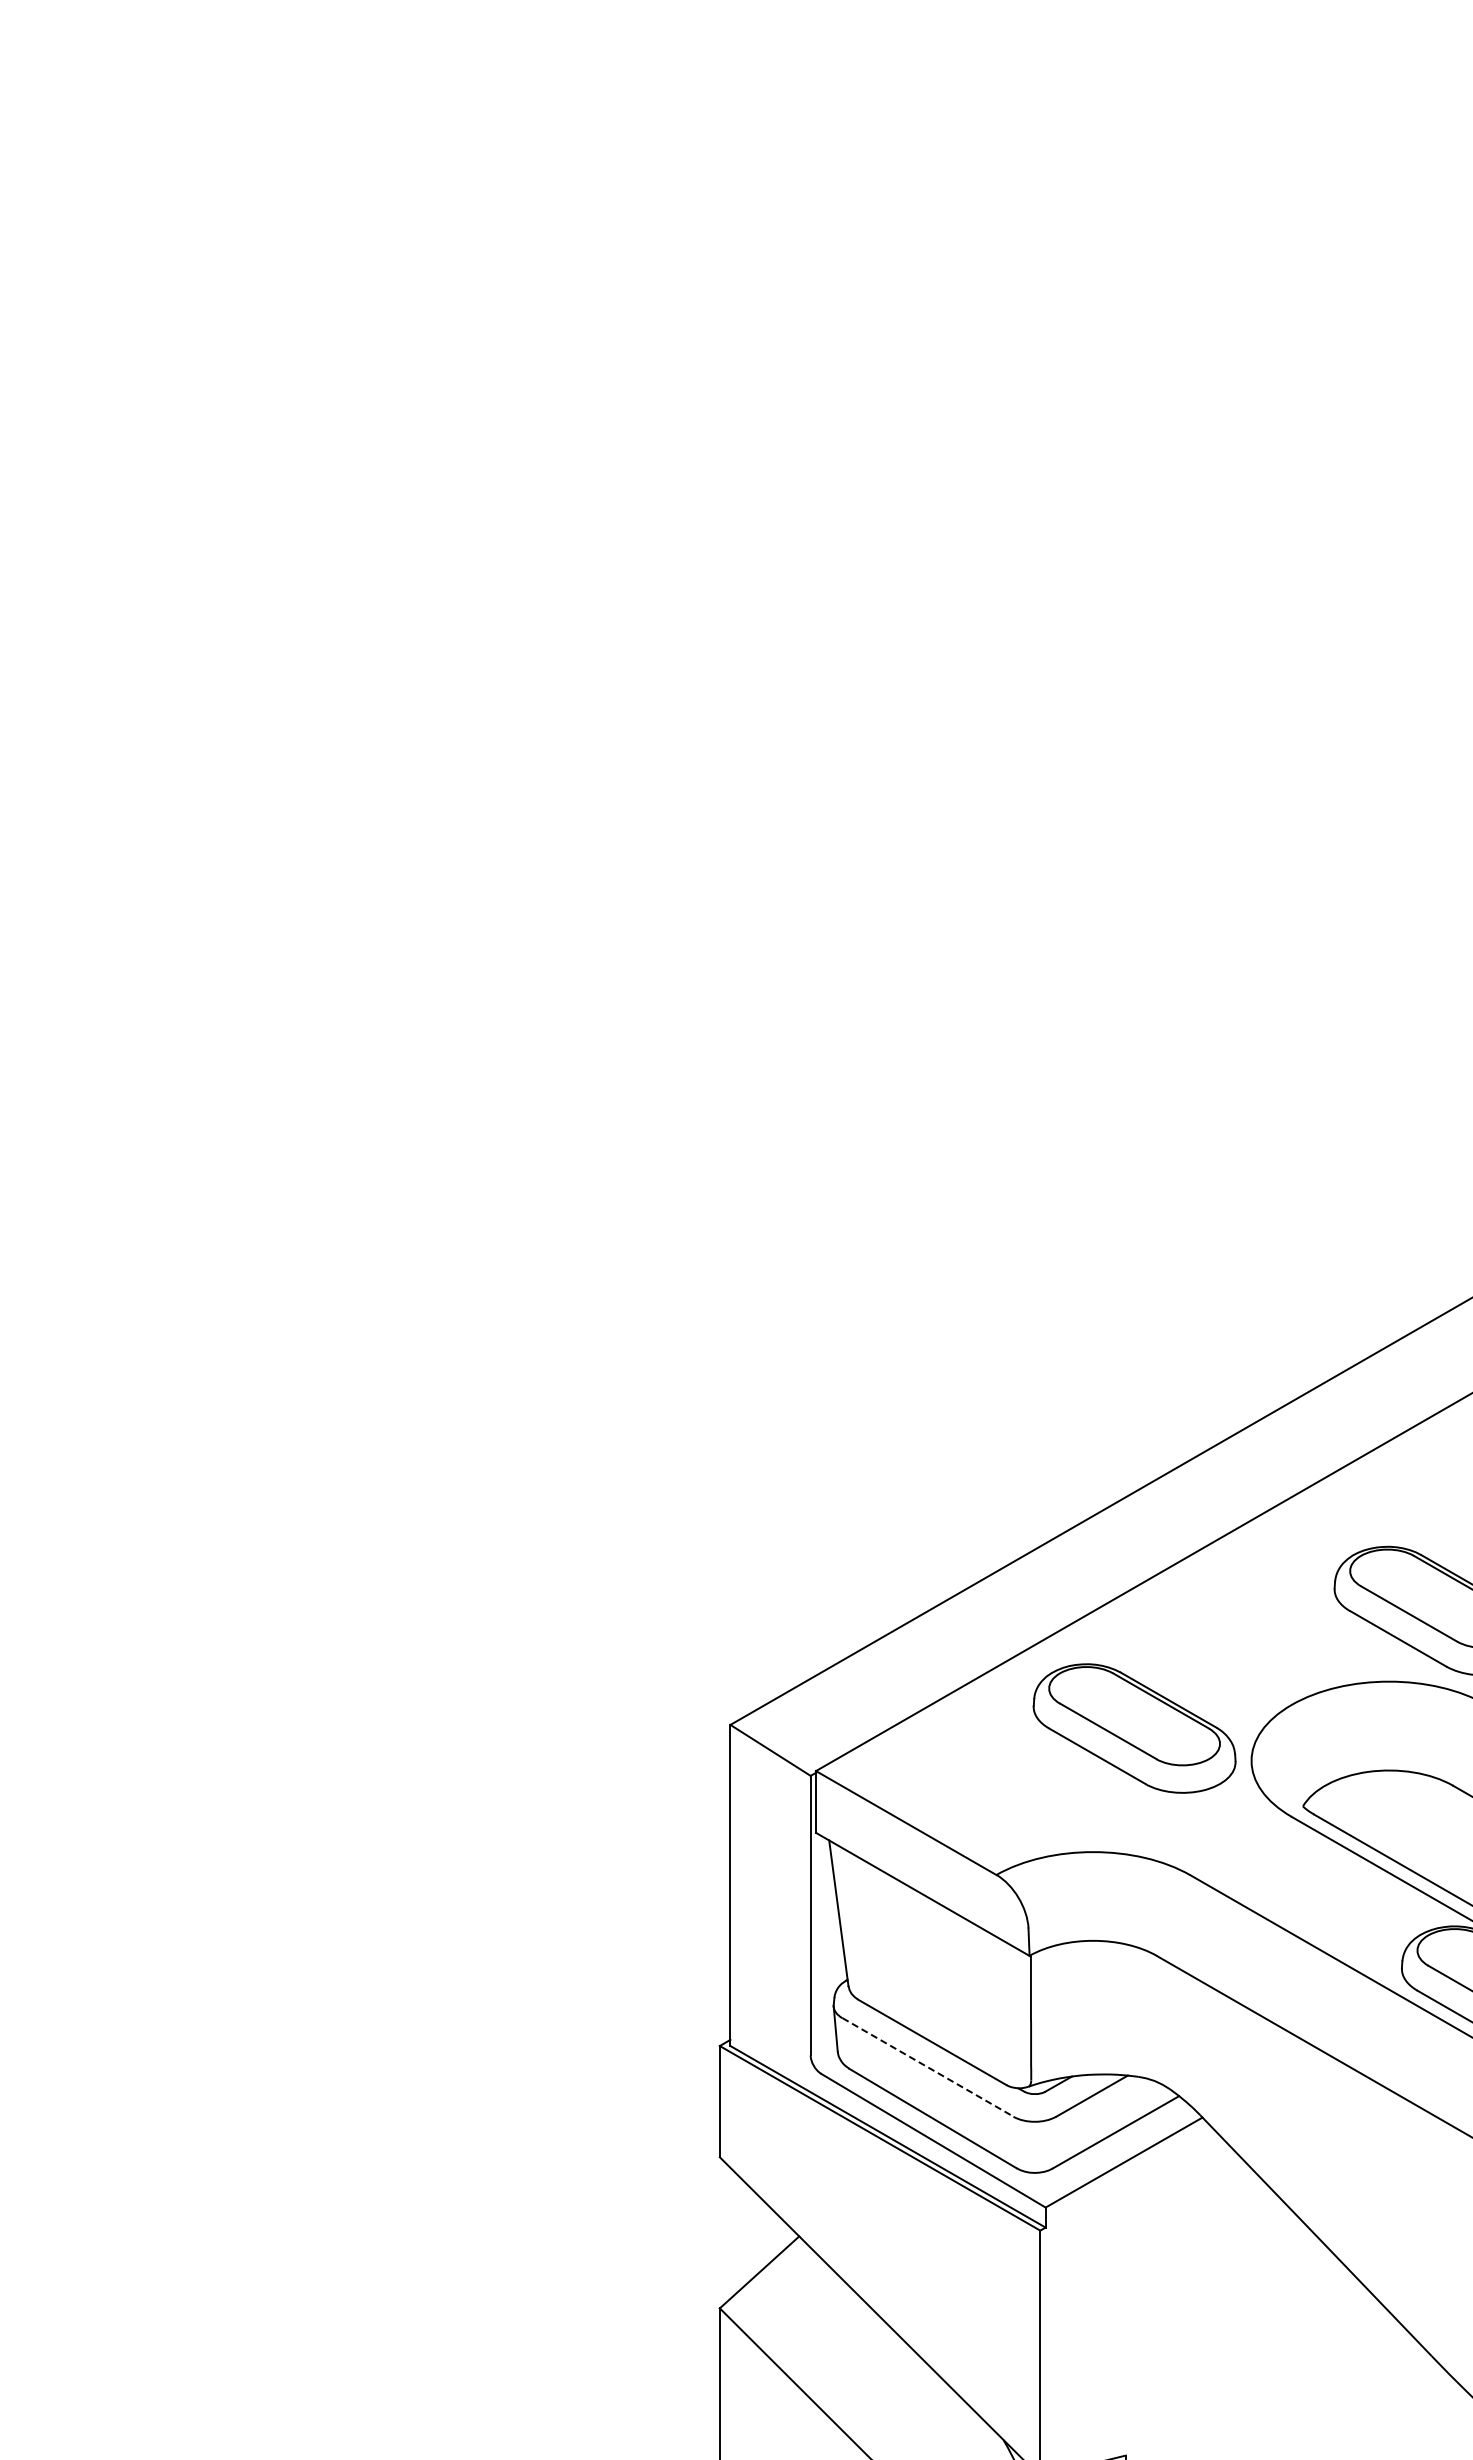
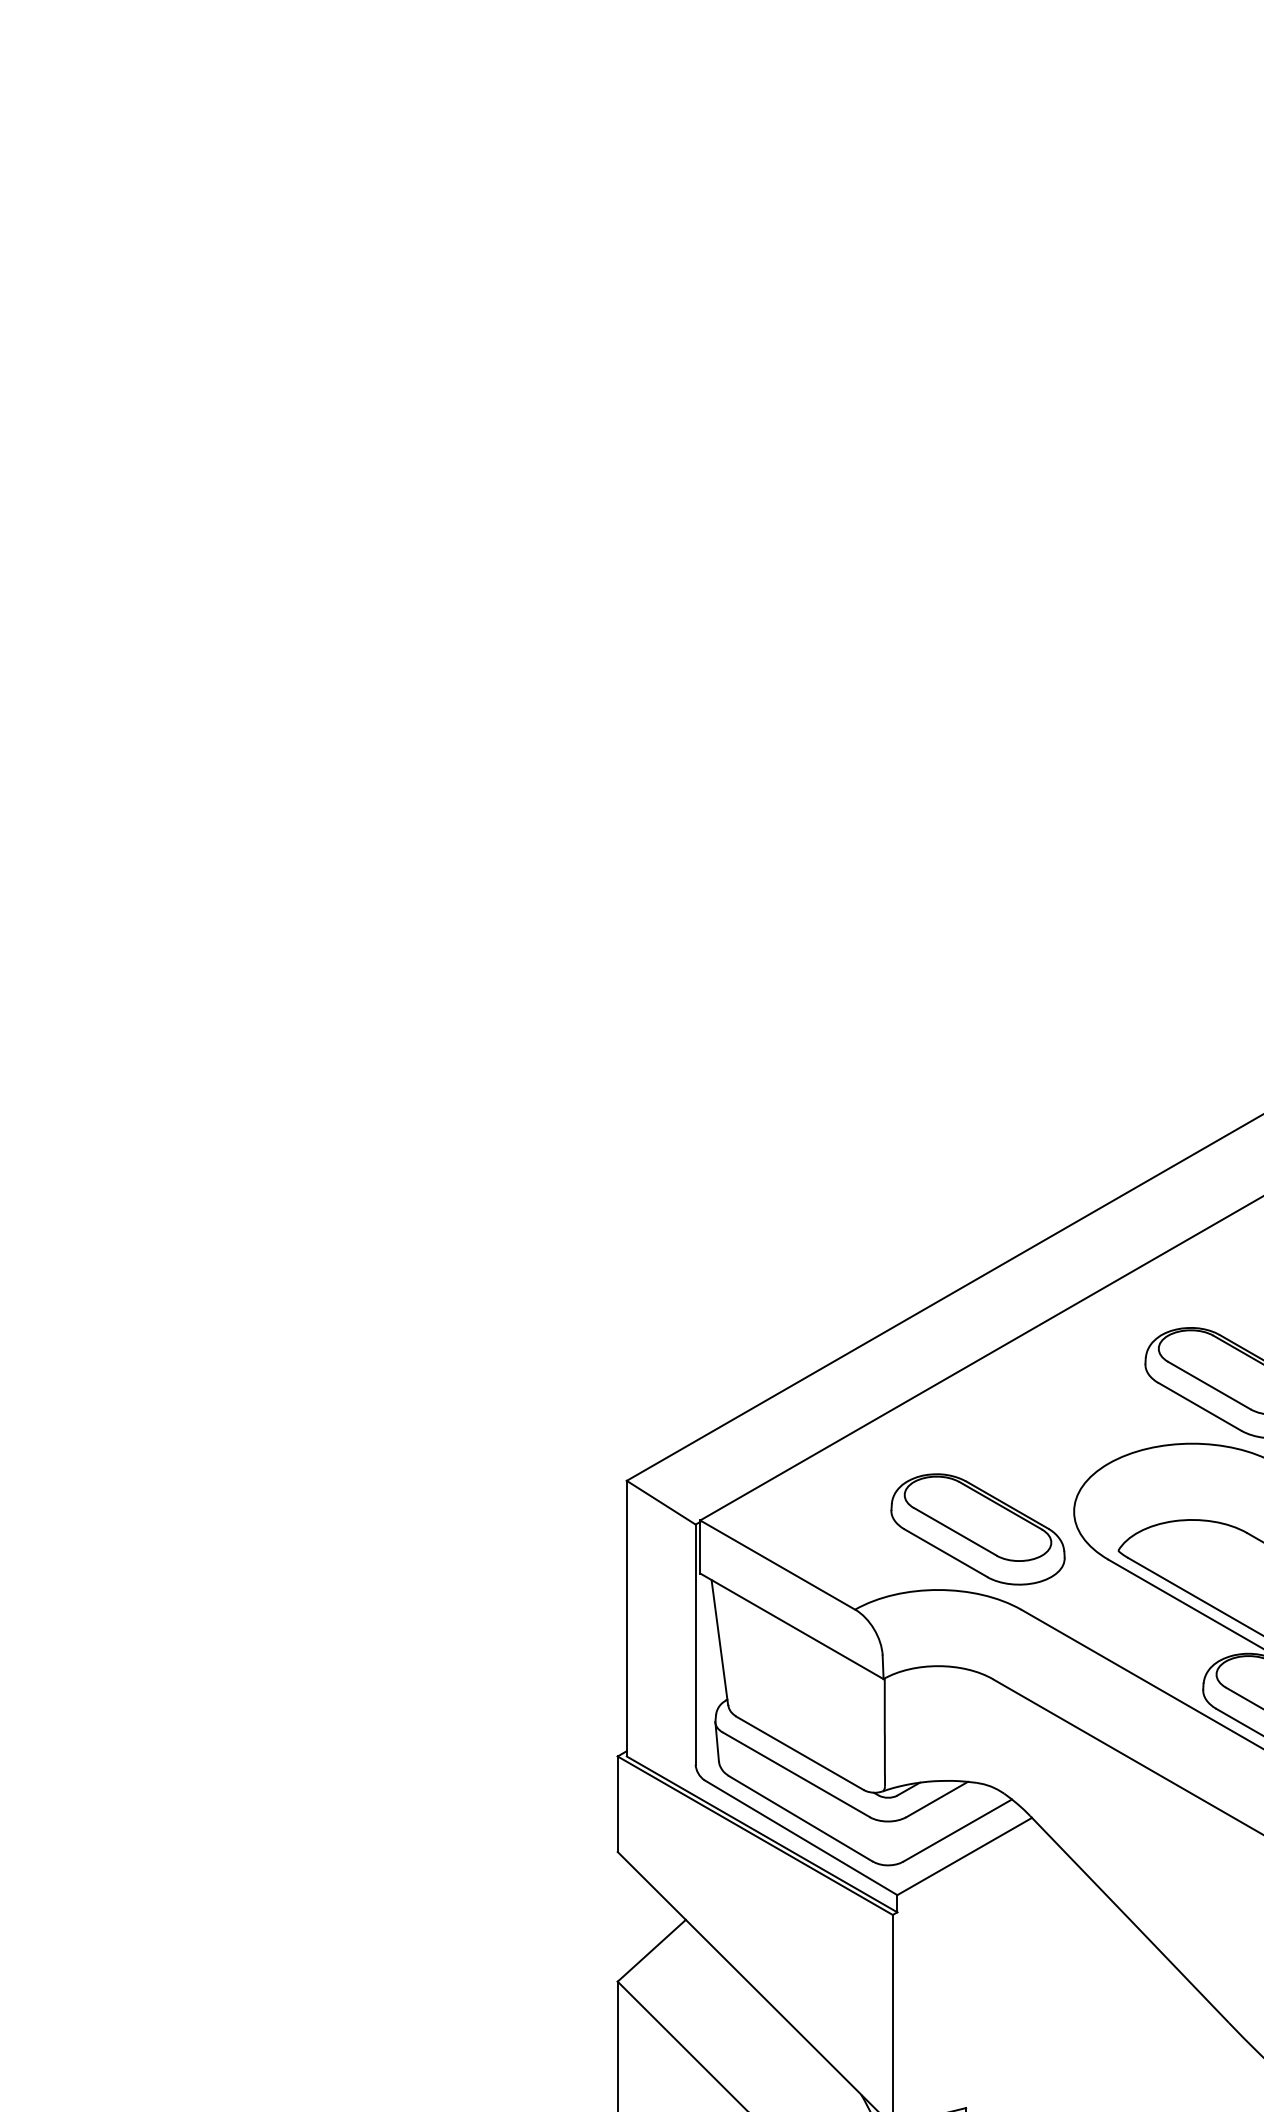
part: (1134, 1728) -> (977, 1529), moved
line: (928, 2067) -> (796, 1774), dashed -> solid

